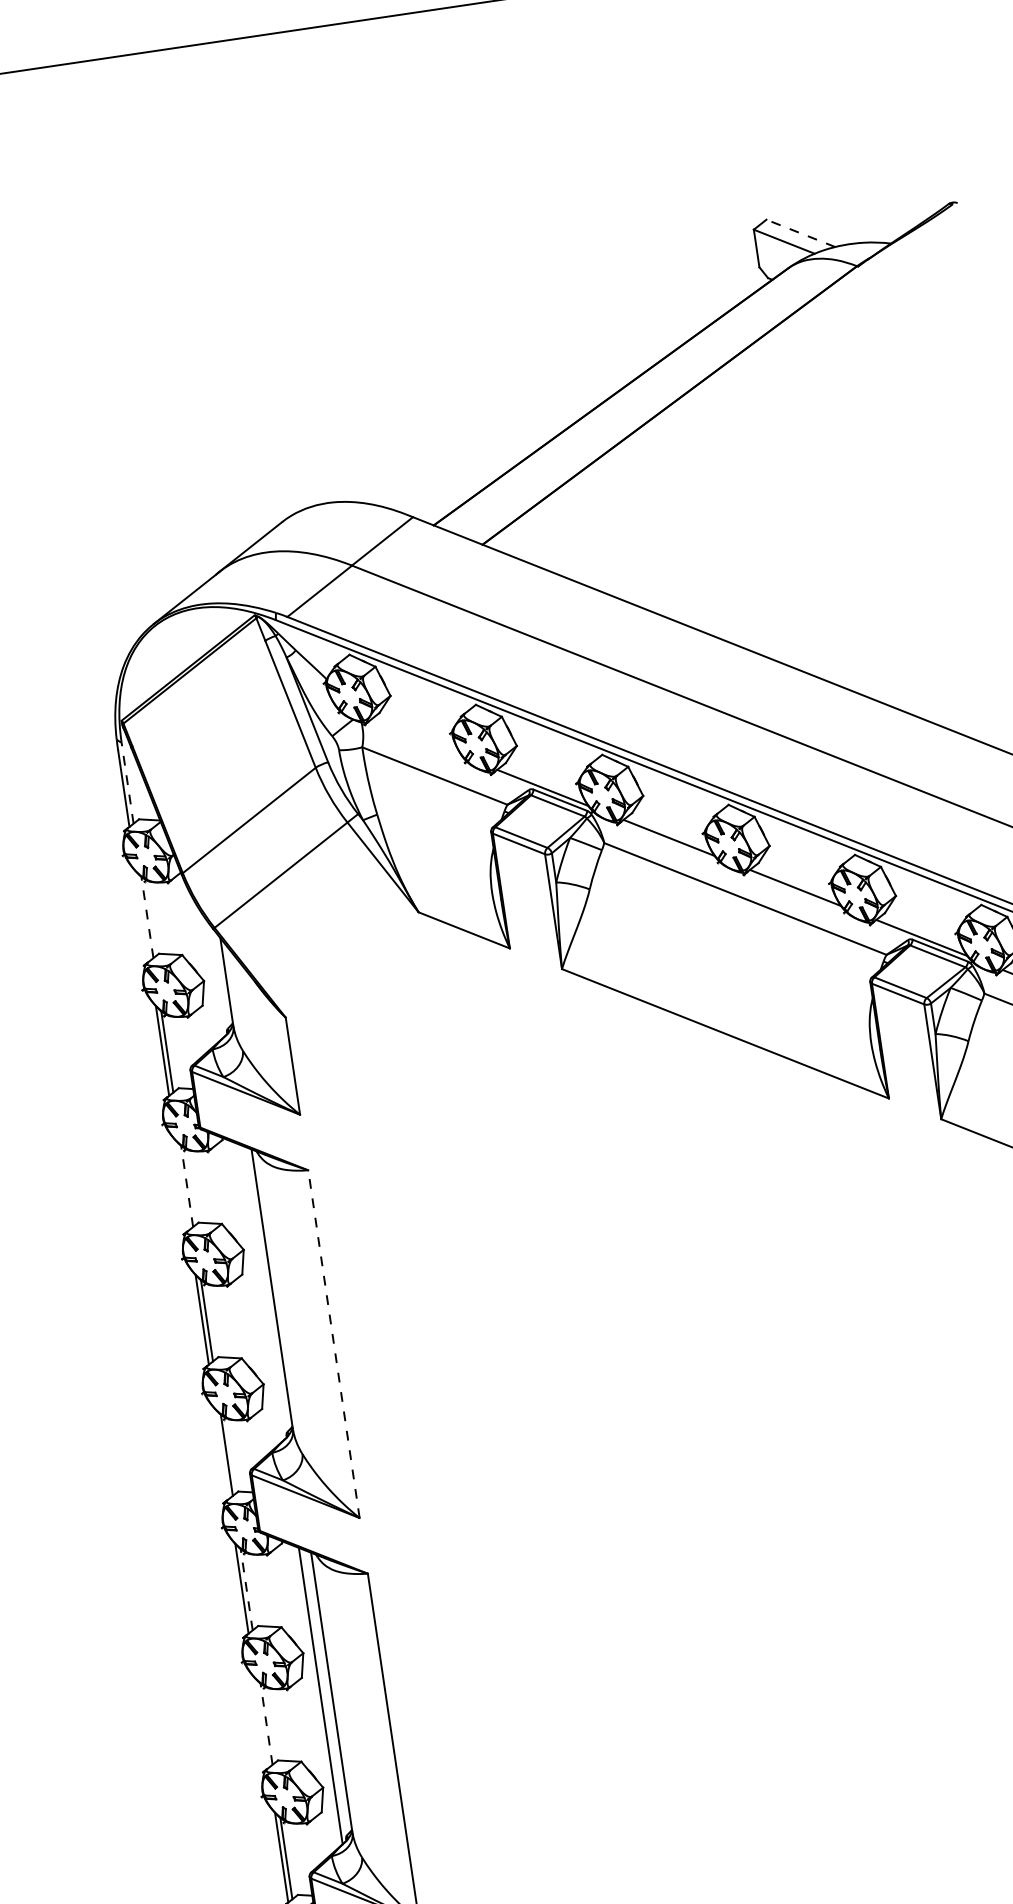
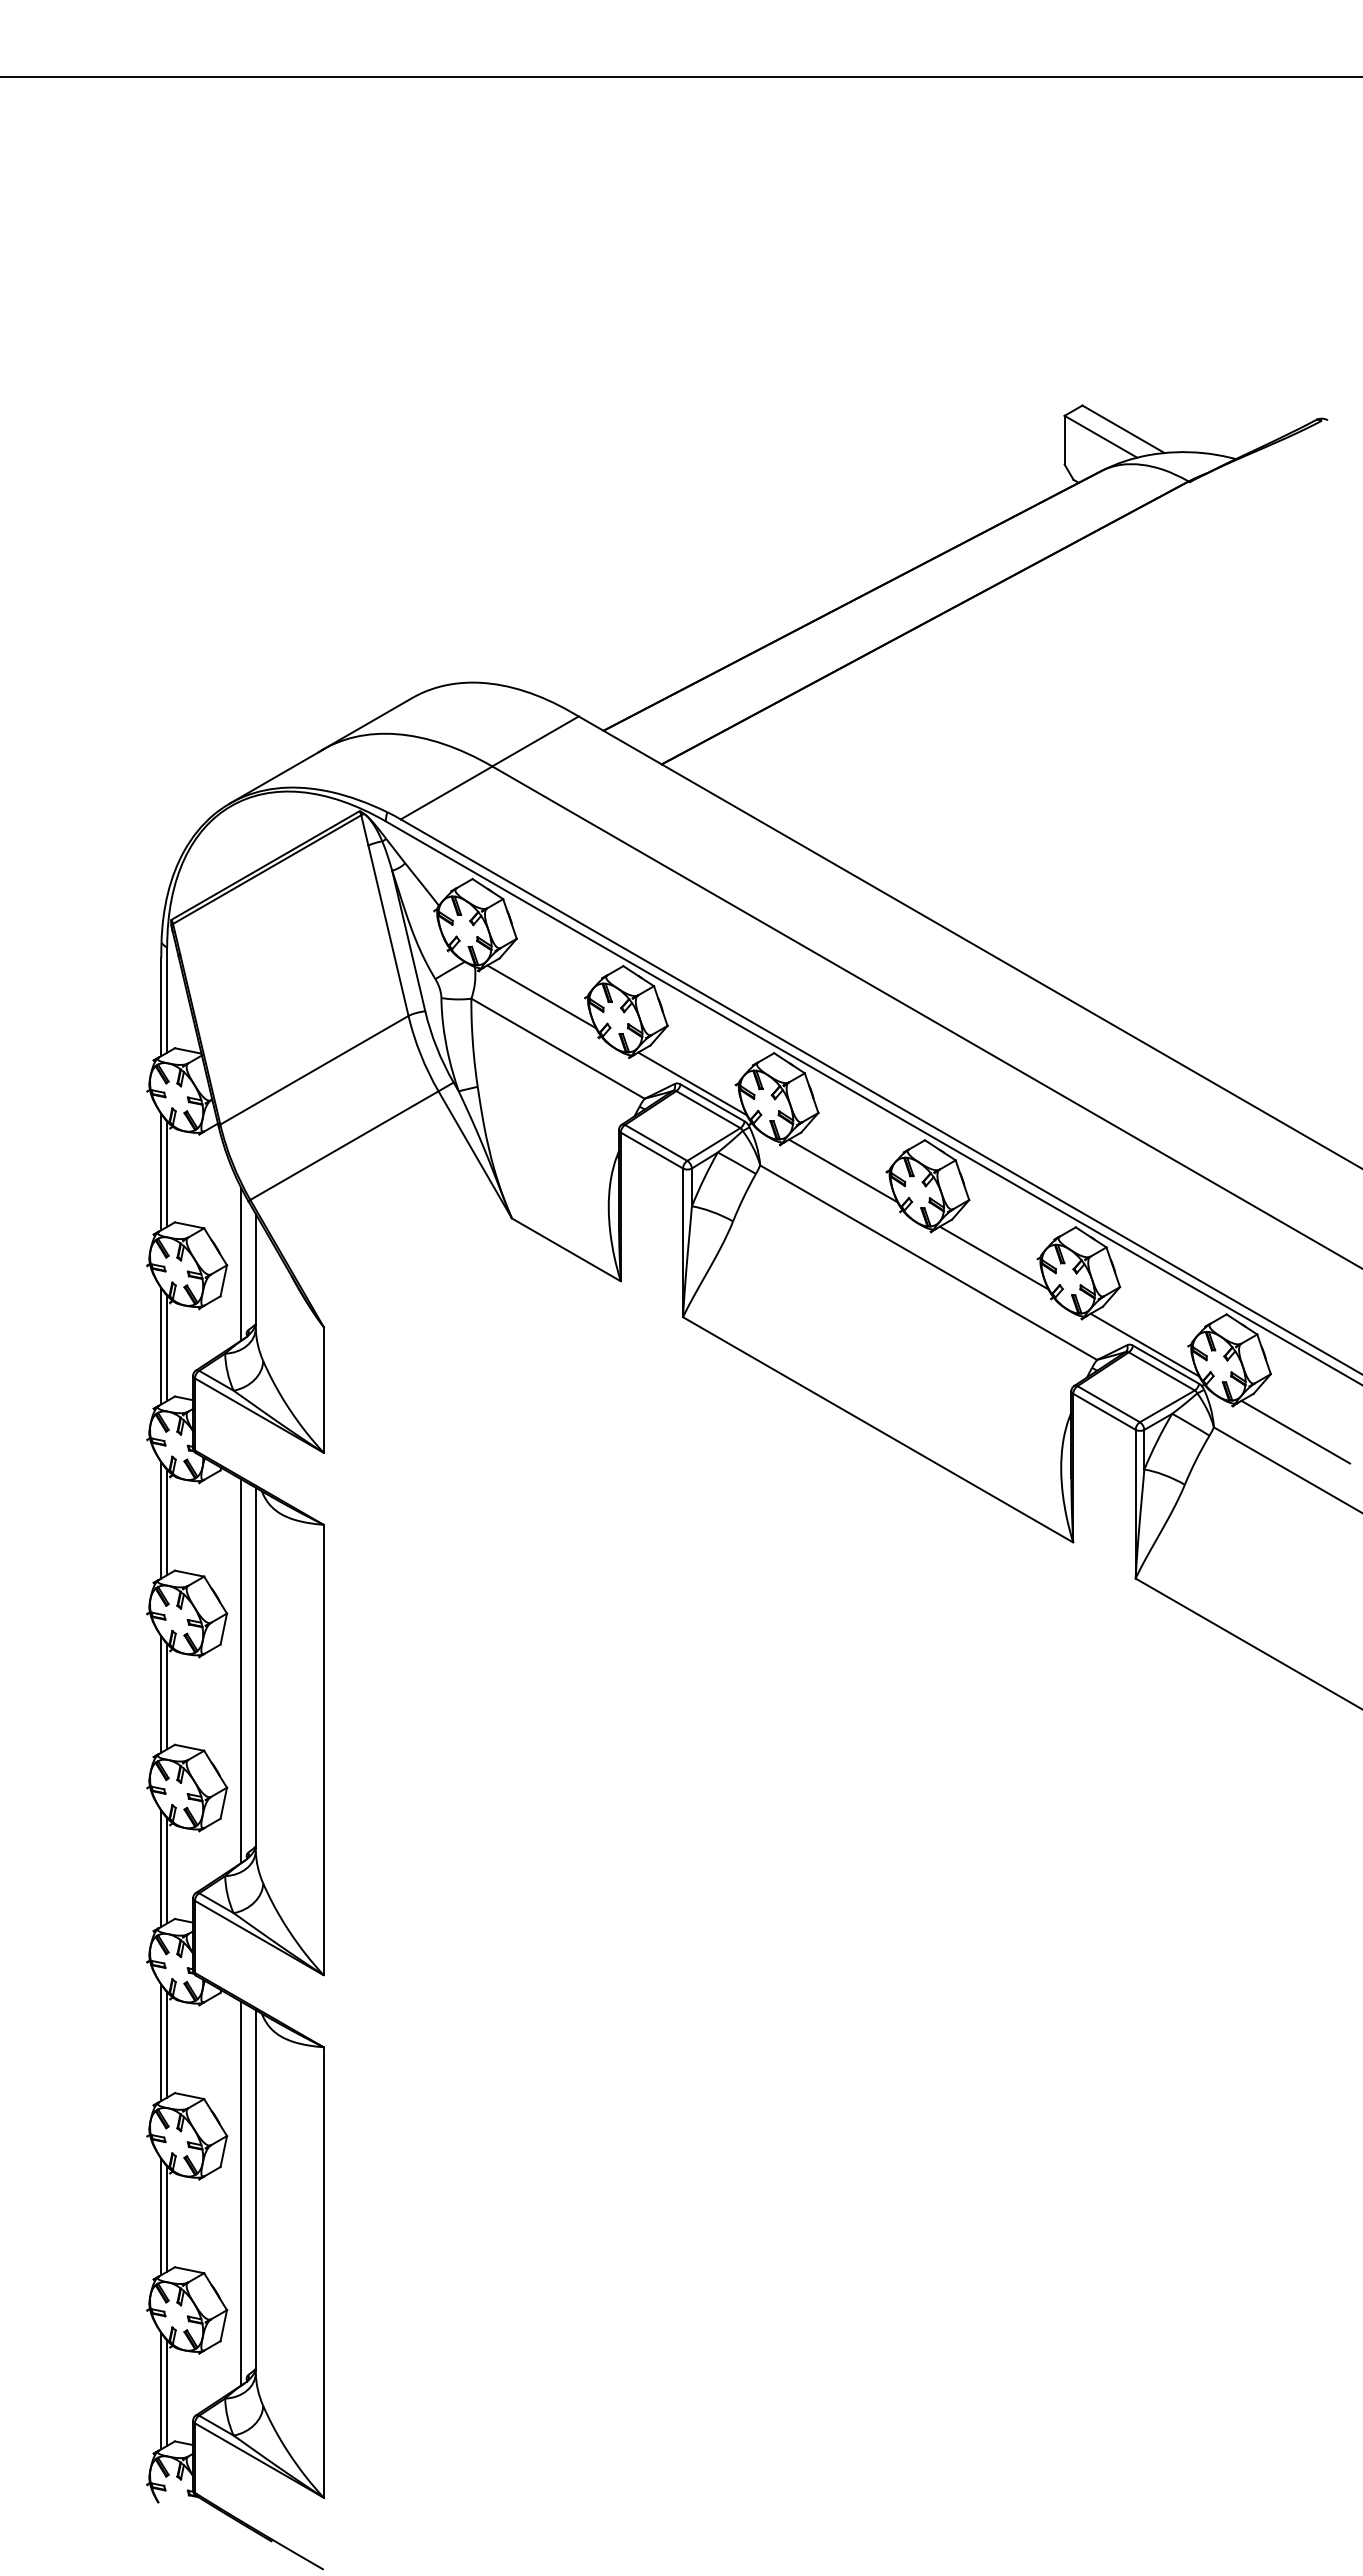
line: (800, 233) -> (1123, 429), dashed -> solid
line: (416, 737) -> (541, 996), added
line: (127, 783) -> (167, 1000), dashed -> solid
line: (142, 916) -> (161, 1171), added
line: (147, 917) -> (167, 1174), dashed -> solid
line: (215, 977) -> (241, 1263), added
line: (182, 1185) -> (161, 1520), added
line: (187, 1186) -> (167, 1522), dashed -> solid
line: (261, 1292) -> (241, 1671), added
line: (333, 1343) -> (323, 1749), dashed -> solid
line: (222, 1454) -> (161, 1868), added
line: (247, 1590) -> (167, 2045), dashed -> solid
line: (261, 1722) -> (161, 2216), added
line: (266, 1724) -> (167, 2219), dashed -> solid

